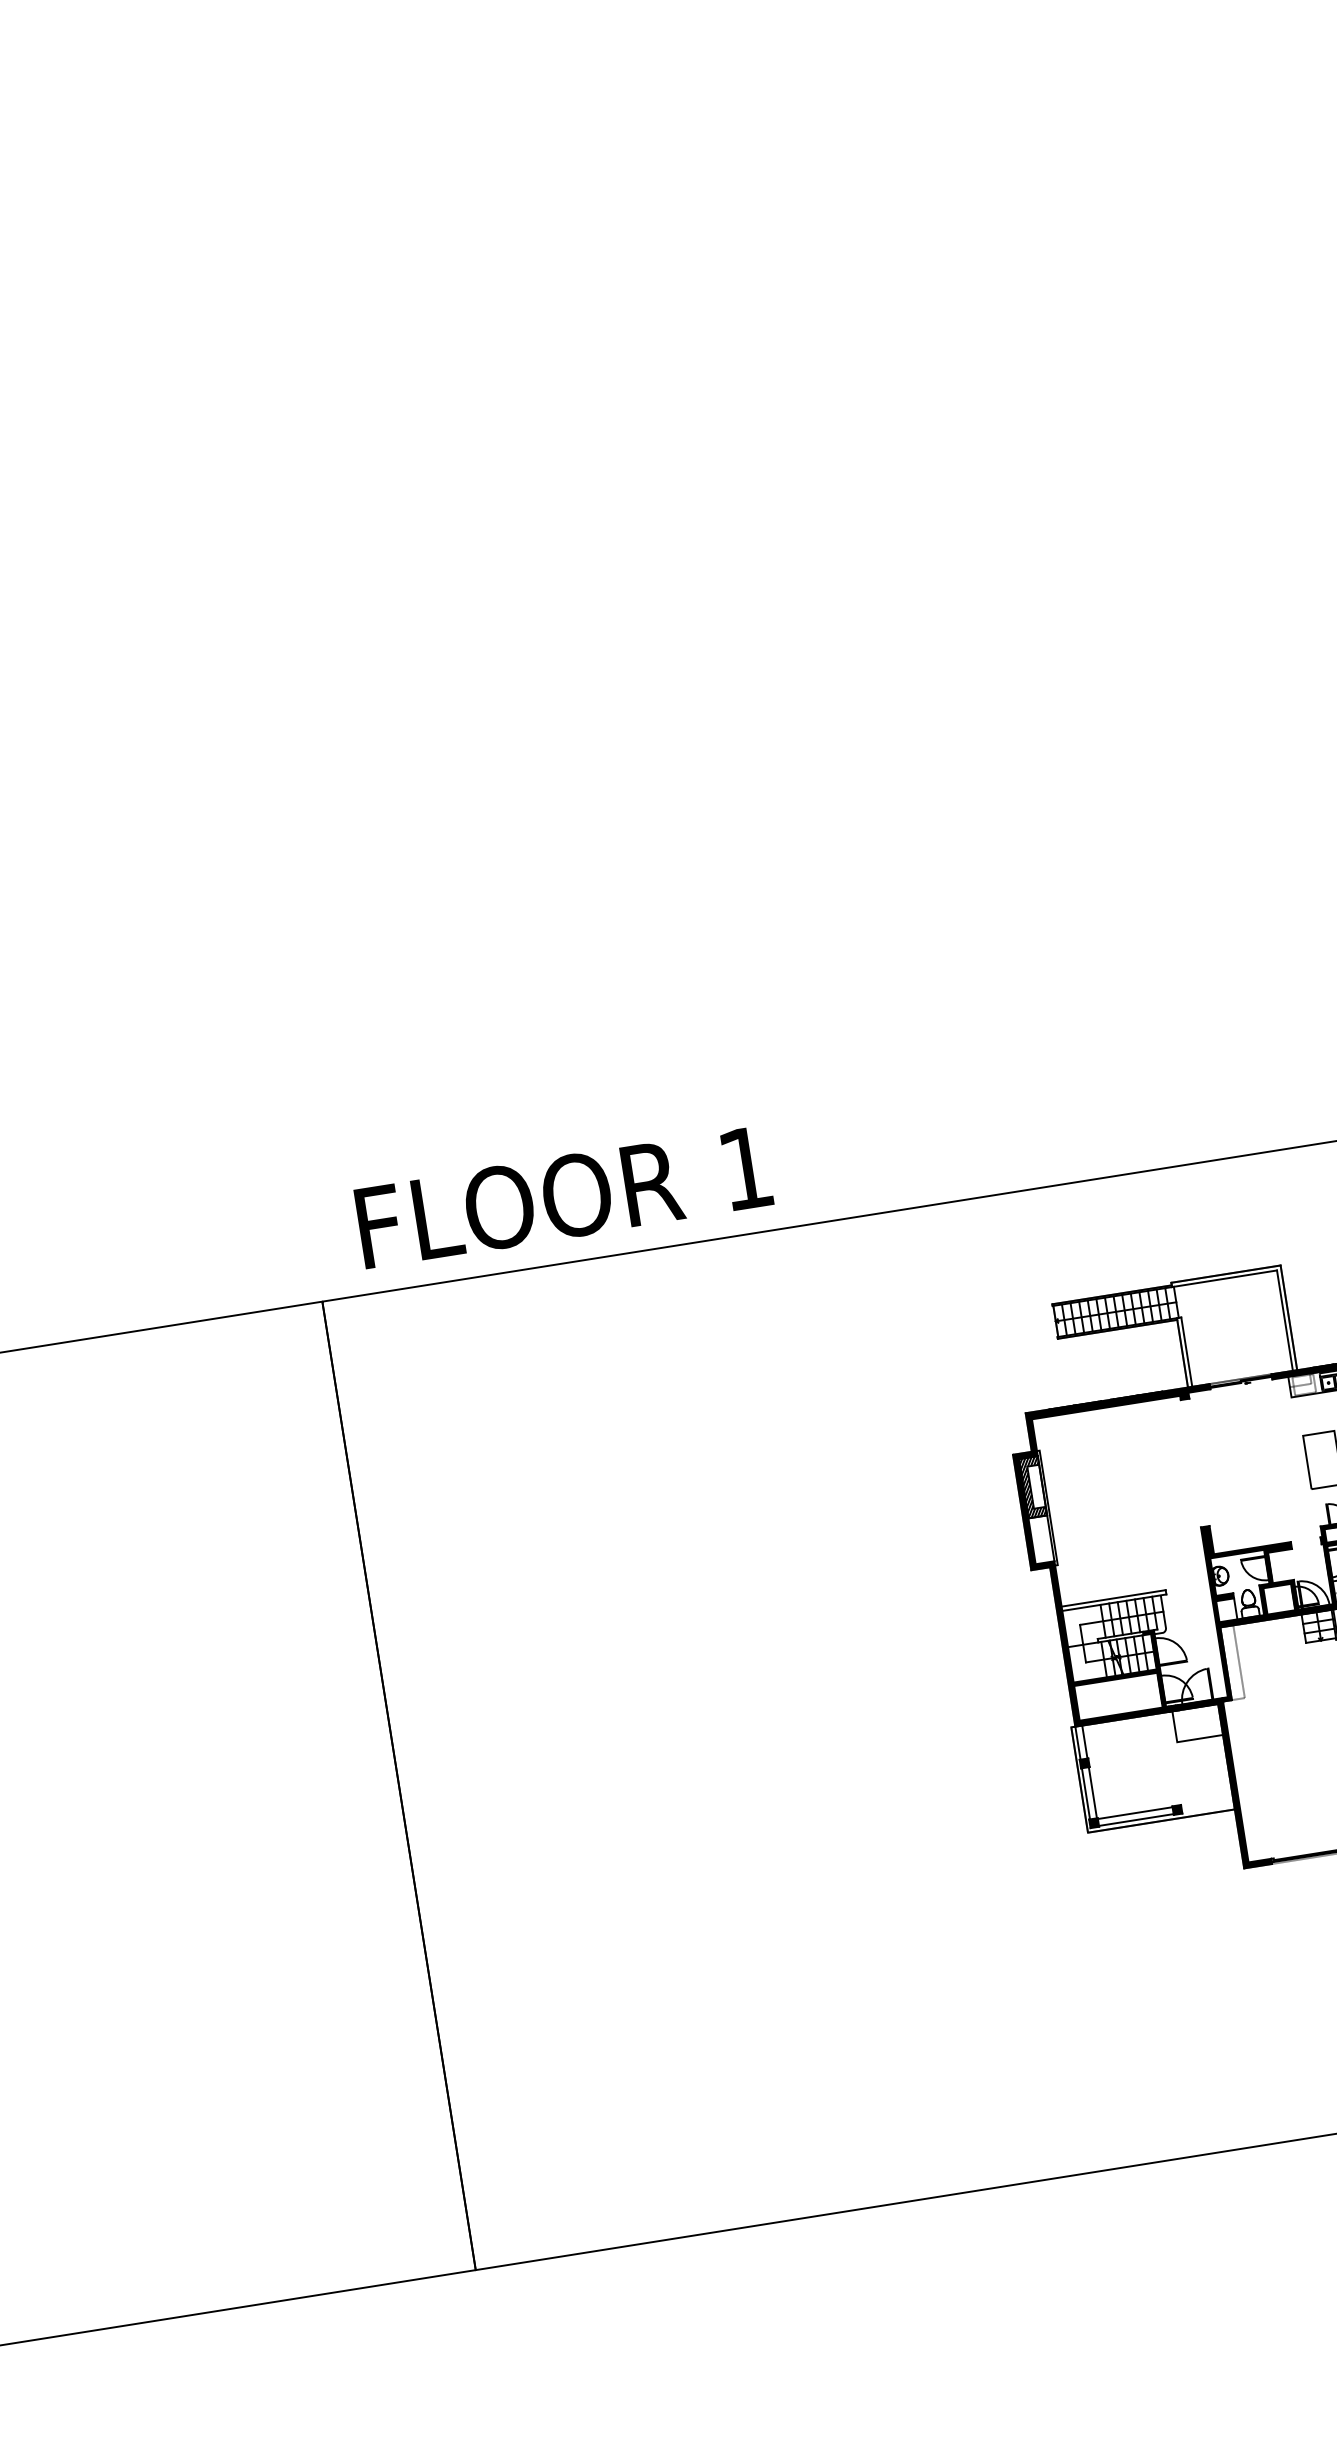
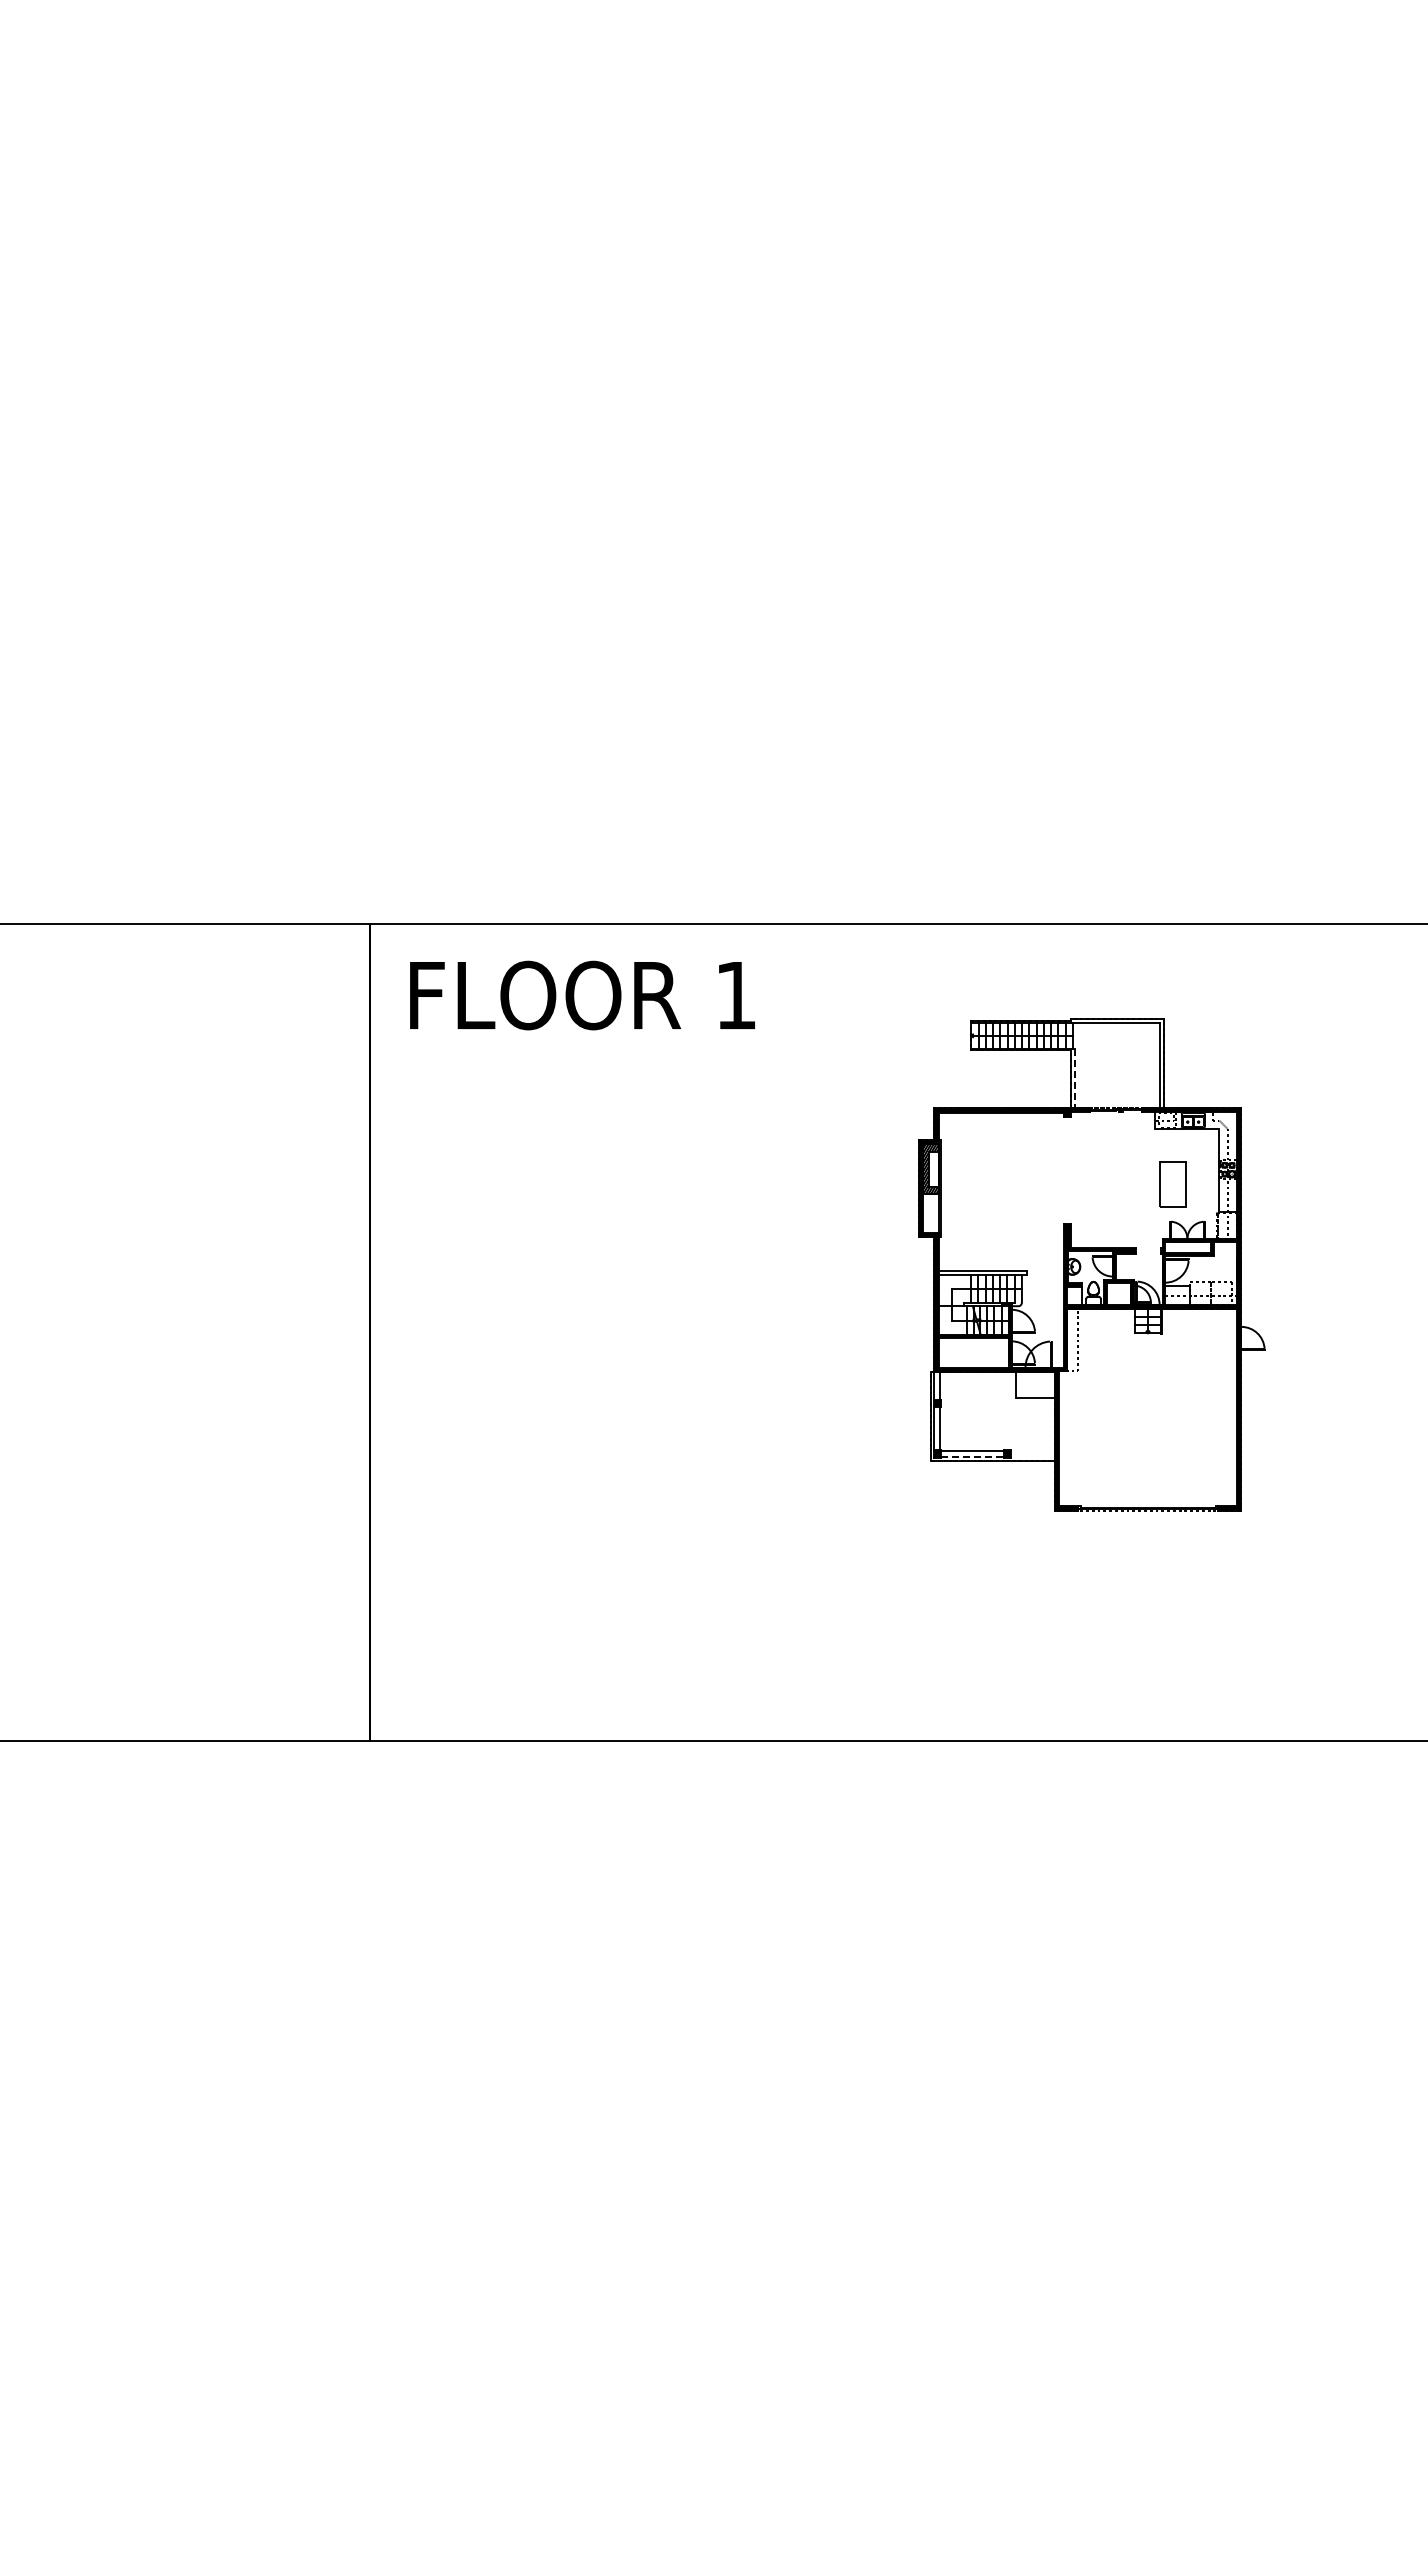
text: (563, 1197) -> (582, 995), moved
line: (1187, 1352) -> (1075, 1078), solid -> dashed
line: (1137, 1819) -> (973, 1456), solid -> dashed

